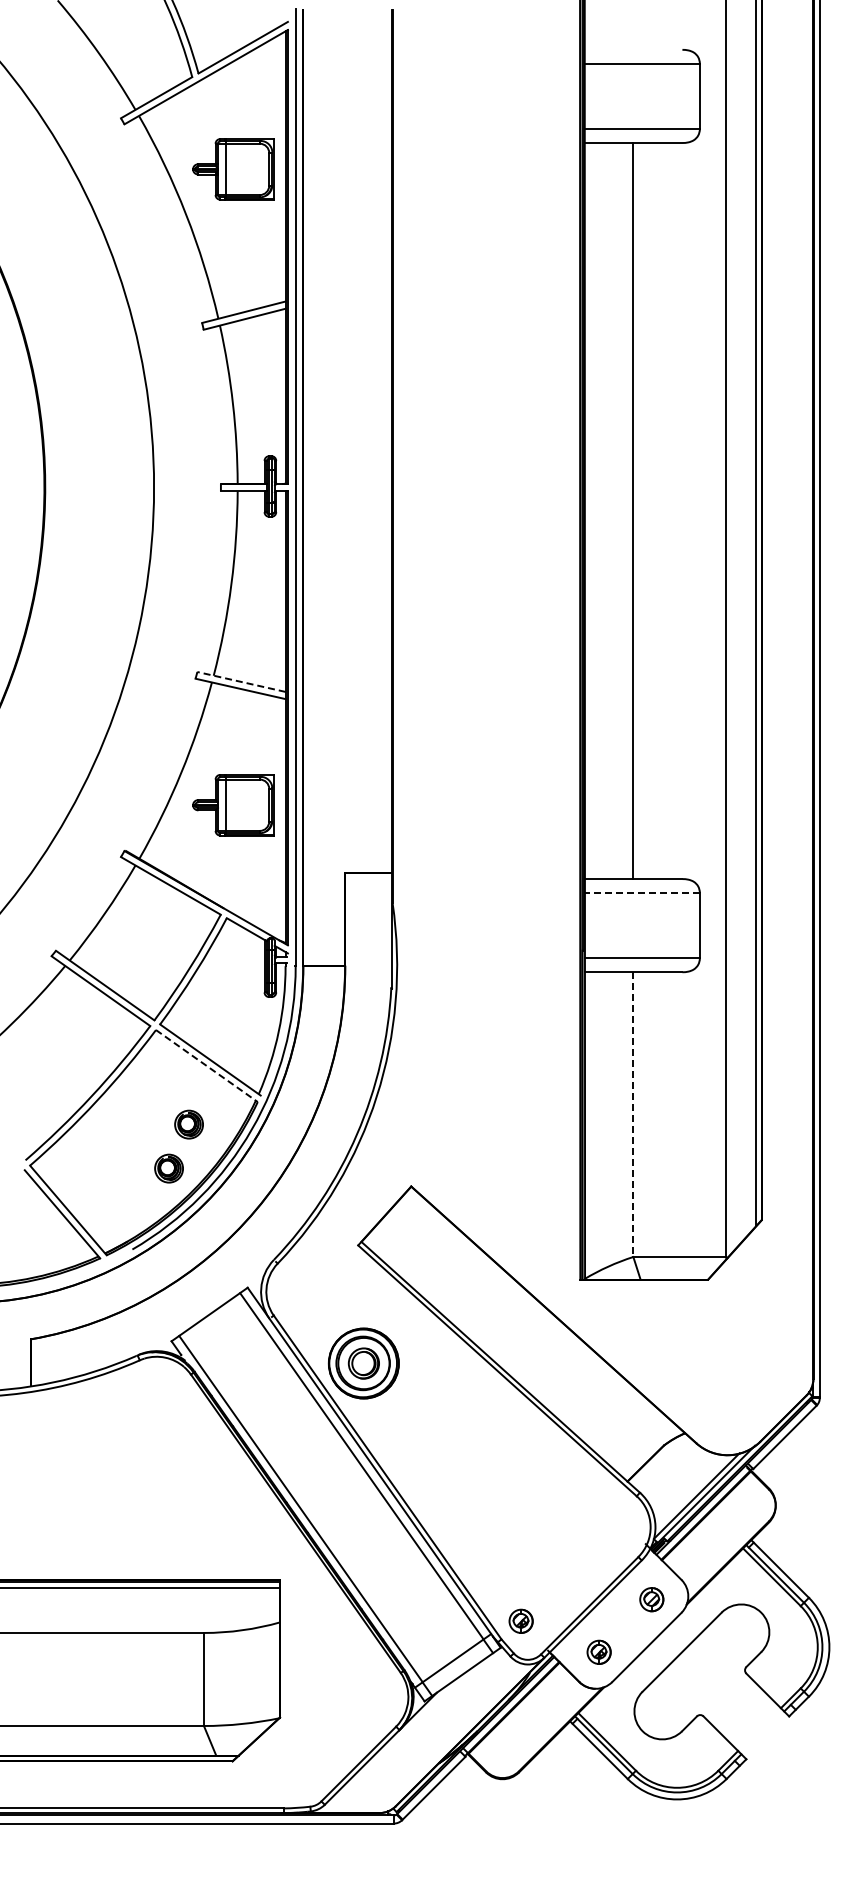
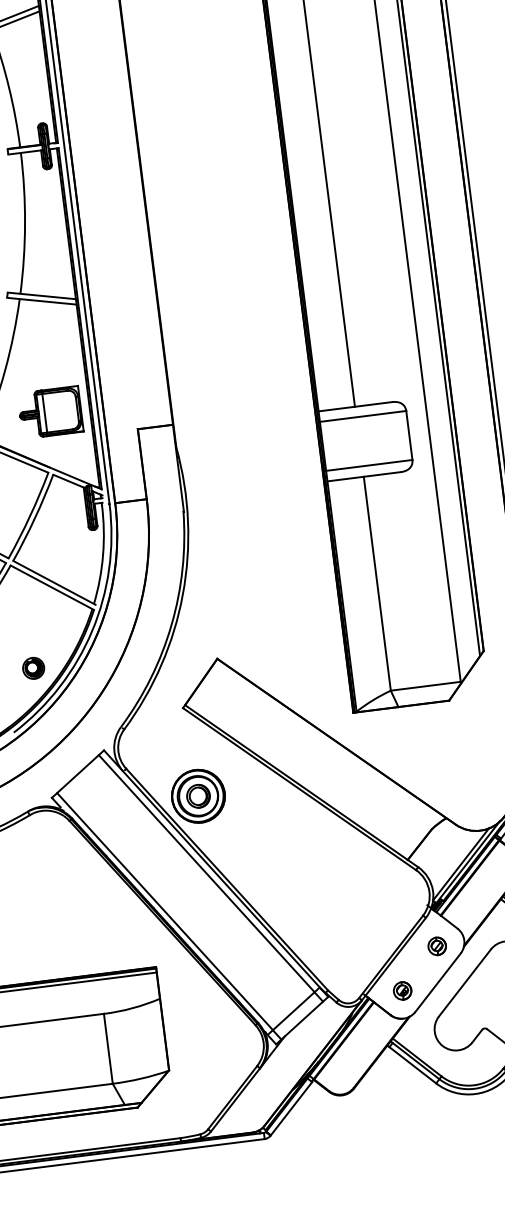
line: (240, 681) -> (41, 295), dashed -> solid
part: (233, 805) -> (50, 412), moved
line: (641, 893) -> (362, 416), dashed -> solid
line: (207, 1066) -> (52, 588), dashed -> solid
line: (633, 1115) -> (377, 584), dashed -> solid
part: (188, 1124) -> (44, 633), removed
part: (520, 1620) -> (340, 974), removed

